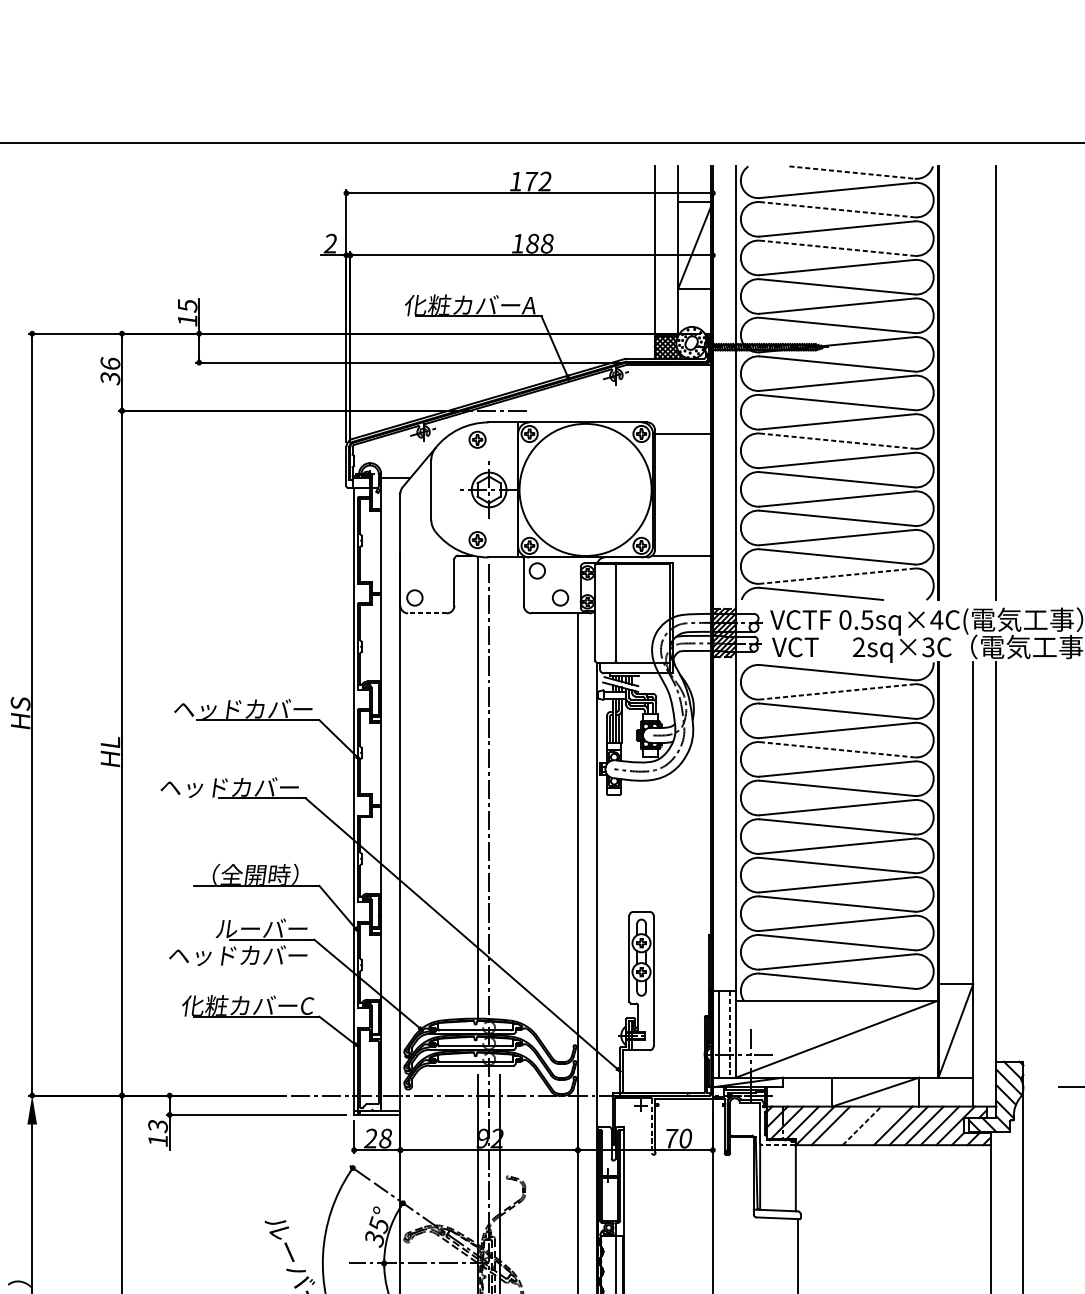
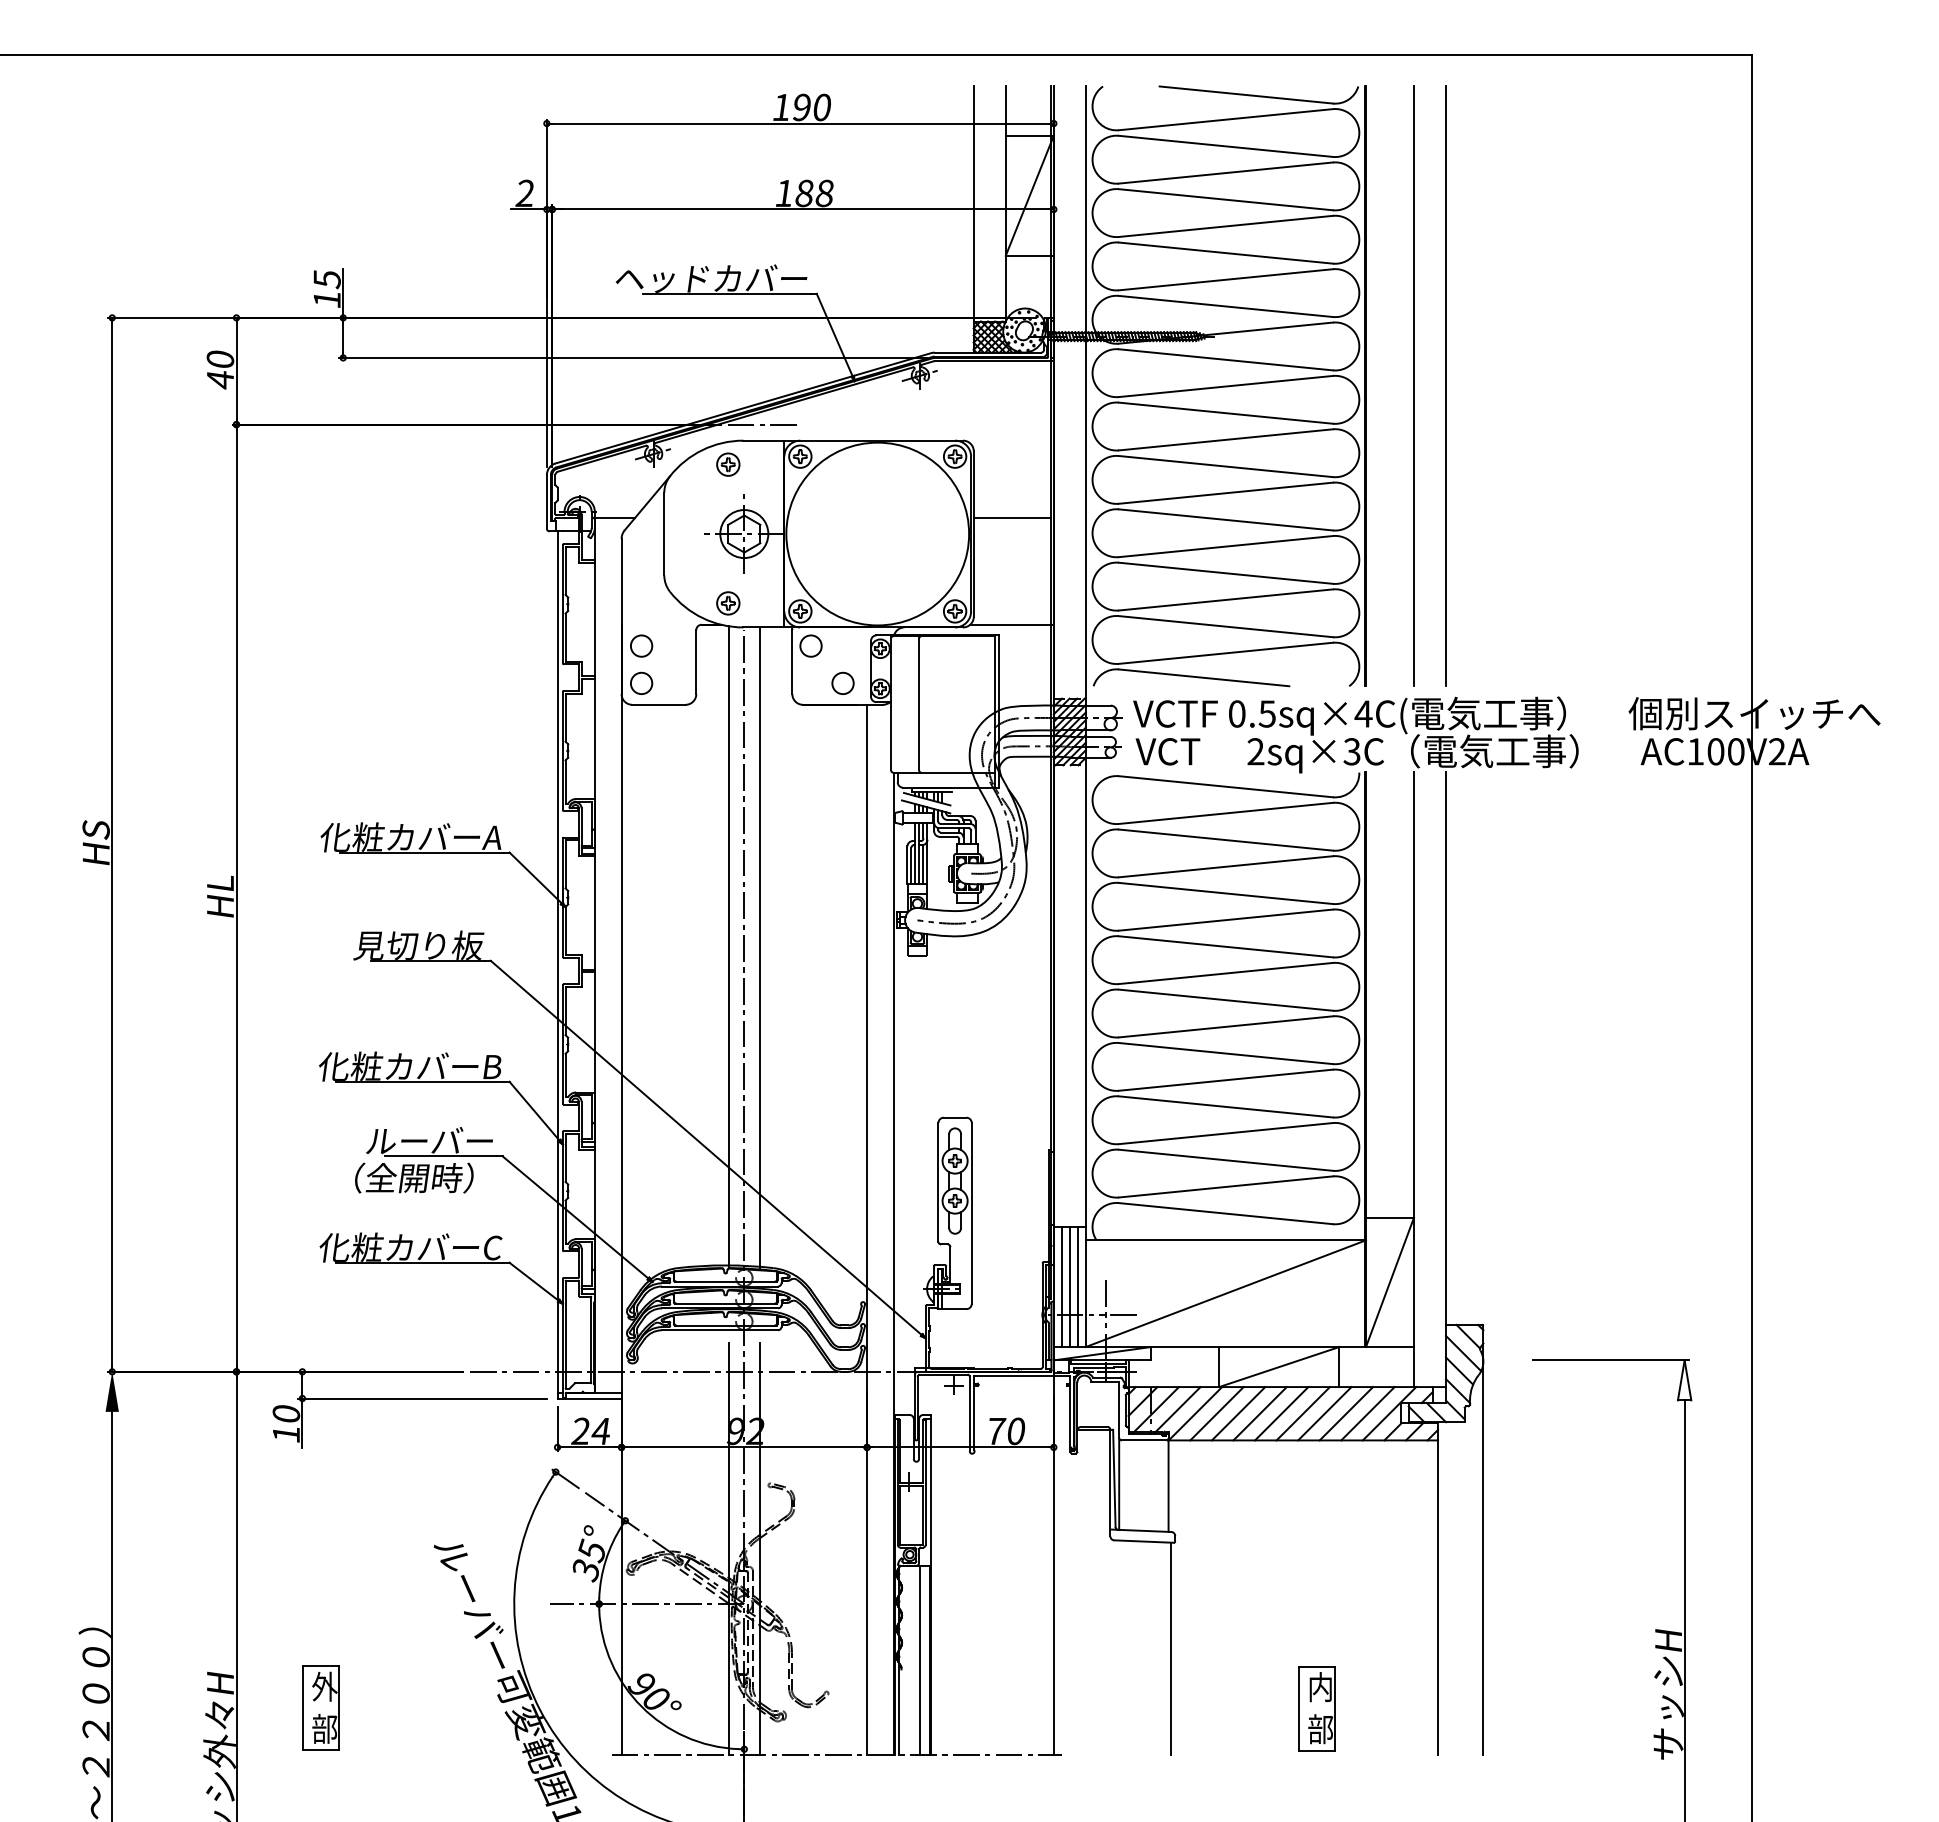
line: (852, 172) -> (1246, 95), dashed -> solid
text: (537, 181) -> (811, 107), 172 -> 190
line: (836, 209) -> (1225, 146), dashed -> solid
line: (836, 248) -> (1225, 199), dashed -> solid
text: (465, 305) -> (711, 278), 化粧カバーA -> ヘッドカバー
text: (110, 371) -> (220, 369), 36 -> 40
line: (973, 383) -> (1414, 386), added
line: (683, 433) -> (1012, 518), moved
line: (836, 441) -> (1225, 466), dashed -> solid
circle: (414, 570) -> (641, 645), added
line: (836, 576) -> (1225, 653), dashed -> solid
line: (427, 613) -> (658, 704), dashed -> solid
line: (836, 691) -> (1225, 813), dashed -> solid
text: (243, 709) -> (404, 837), ヘッドカバー -> 化粧カバーA
line: (836, 749) -> (1225, 893), dashed -> solid
text: (230, 787) -> (386, 945), ヘッドカバー -> 見切り板
line: (500, 788) -> (759, 947), added
text: (247, 874) -> (410, 1066), （全開時） -> 化粧カバーB
text: (237, 955) -> (396, 1177), ヘッドカバー -> （全開時）
line: (724, 1033) -> (1069, 1286), added
line: (730, 1034) -> (1077, 1287), dashed -> solid
line: (651, 1125) -> (969, 1413), dashed -> solid
line: (846, 1125) -> (1238, 1413), added
line: (862, 1125) -> (1260, 1413), dashed -> solid
line: (877, 1125) -> (1281, 1413), added
text: (158, 1126) -> (286, 1414), 13 -> 10
text: (385, 1138) -> (600, 1431), 28 -> 24
line: (778, 1145) -> (1144, 1440), dashed -> solid

